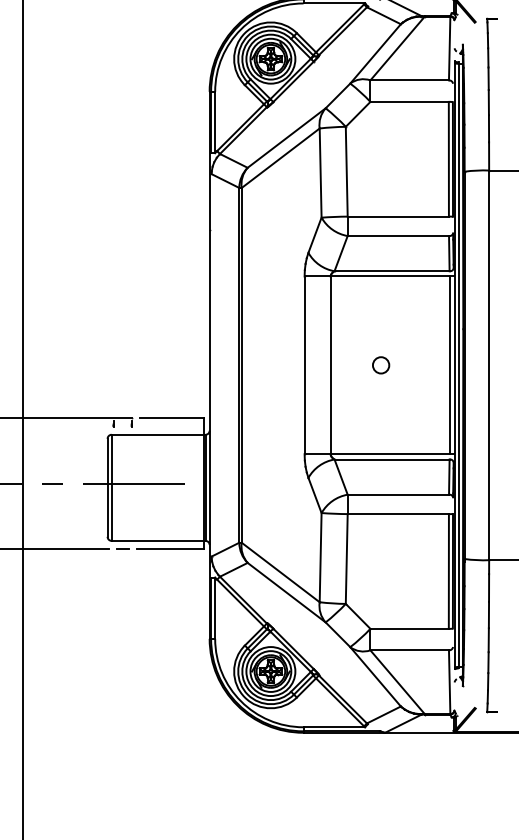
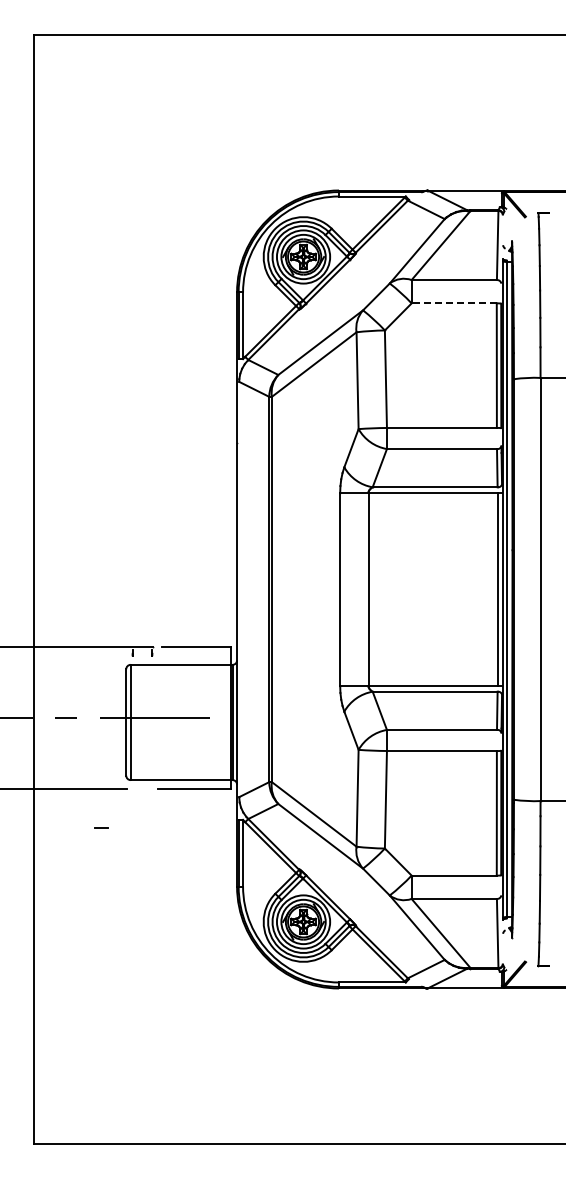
line: (409, 101) -> (454, 303), solid -> dashed
circle: (380, 365) -> (422, 589), removed
line: (122, 548) -> (101, 827), moved

